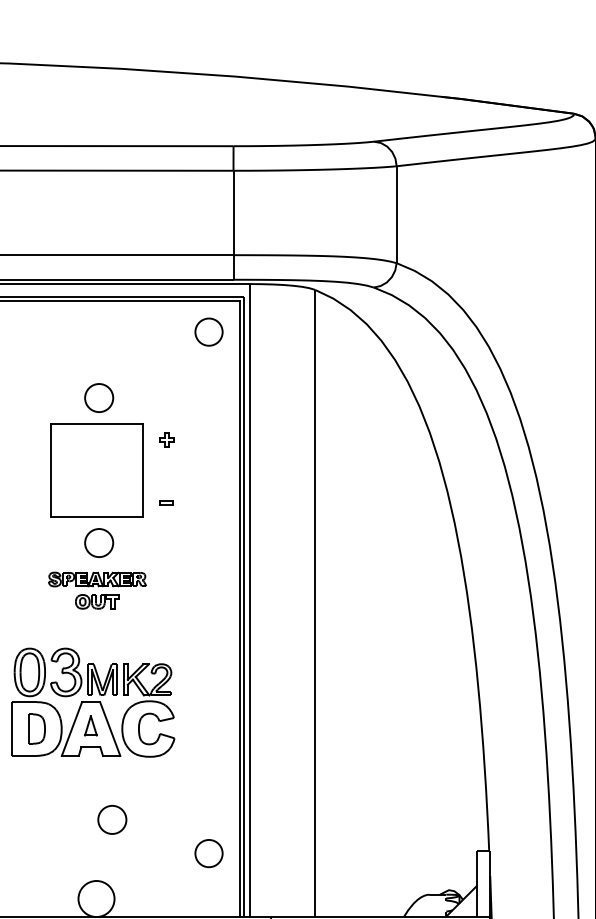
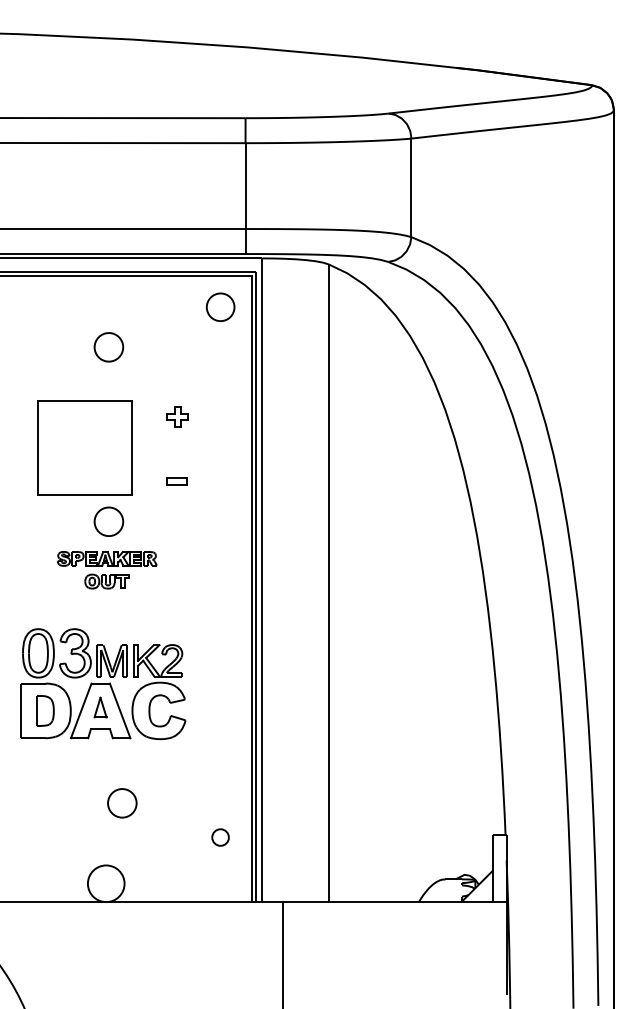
curve: (87, 404) -> (97, 353), moved
part: (166, 440) -> (177, 417), size x1.4
part: (96, 470) -> (84, 447), moved
part: (166, 502) -> (177, 480), size x1.6
part: (208, 853) -> (220, 837), size x0.6

